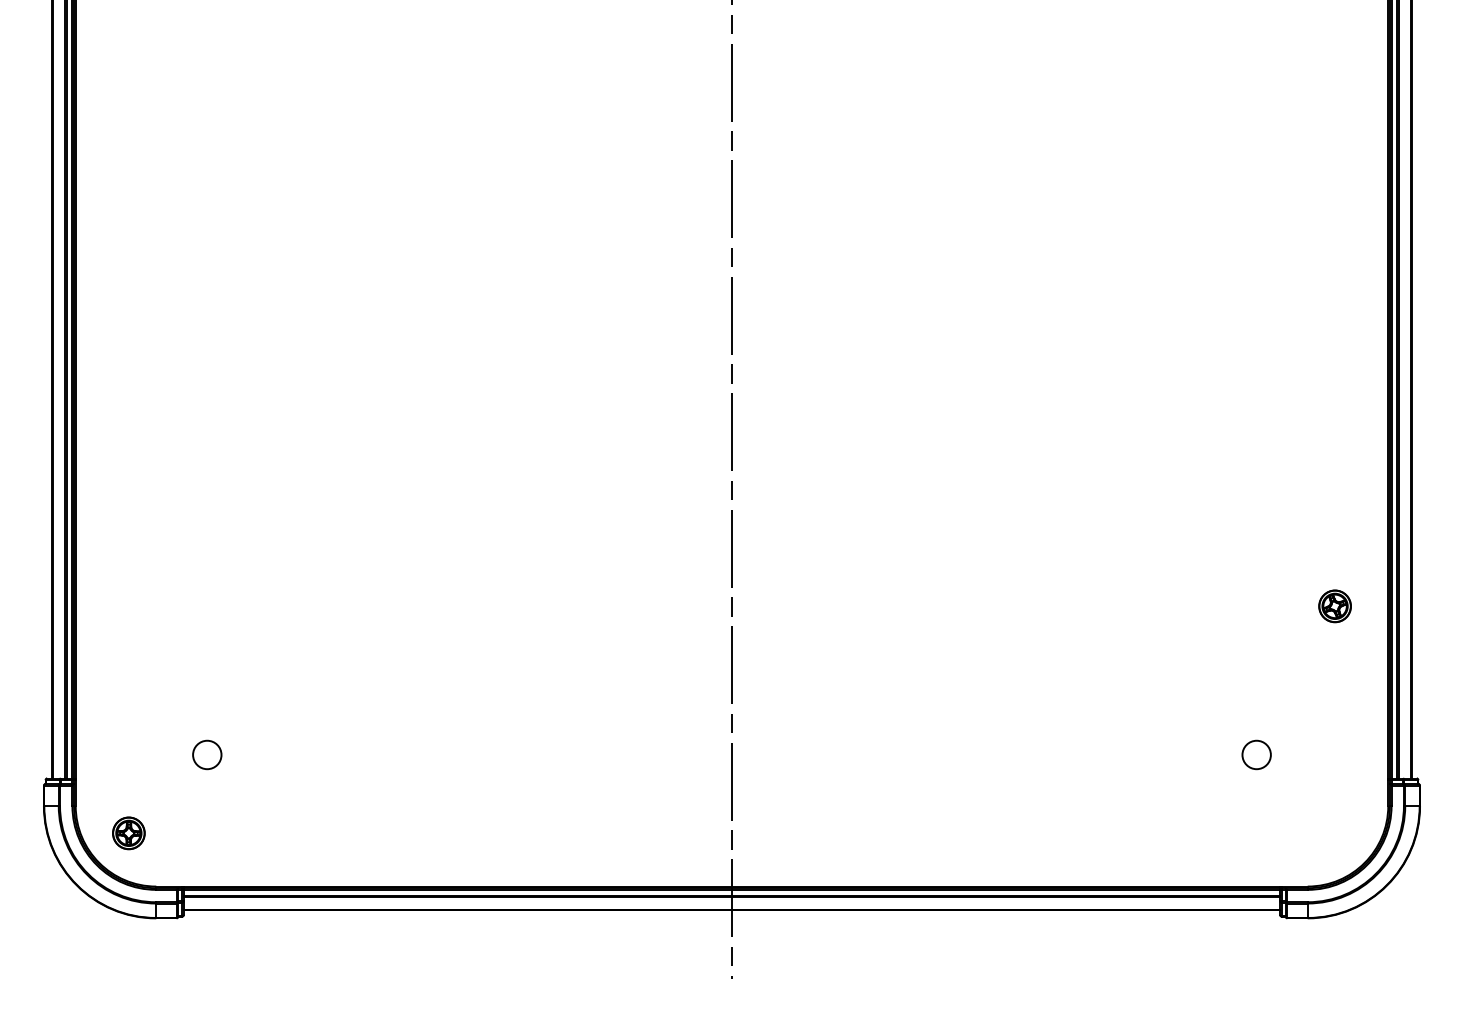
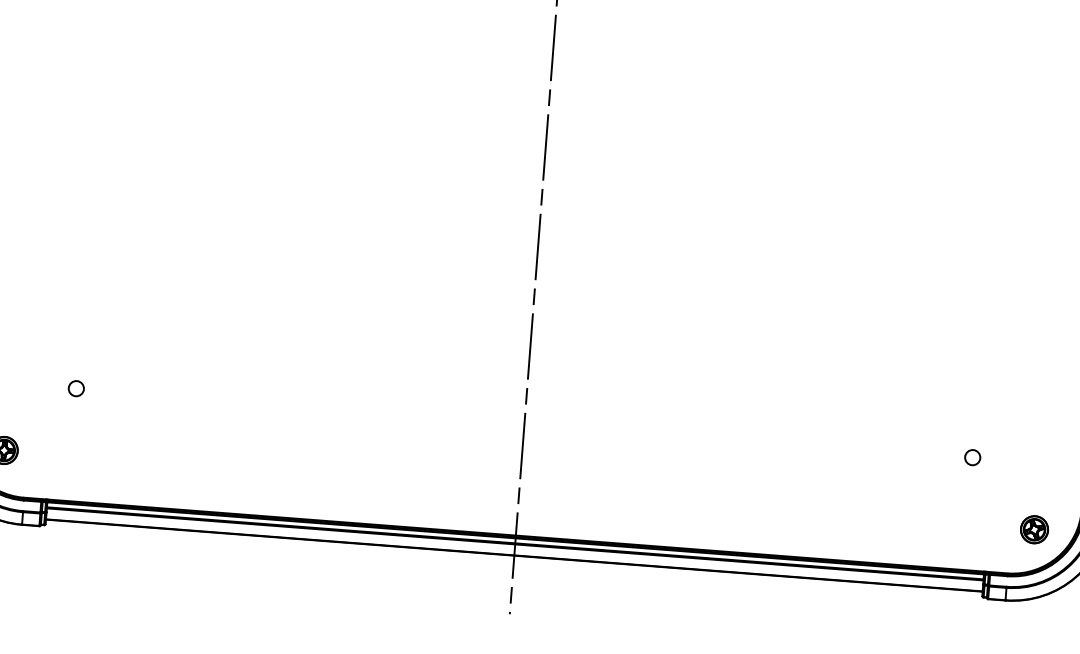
part: (1334, 606) -> (1034, 529), moved
circle: (207, 754) -> (76, 388), size x0.62
circle: (1256, 754) -> (972, 457), size x0.62

